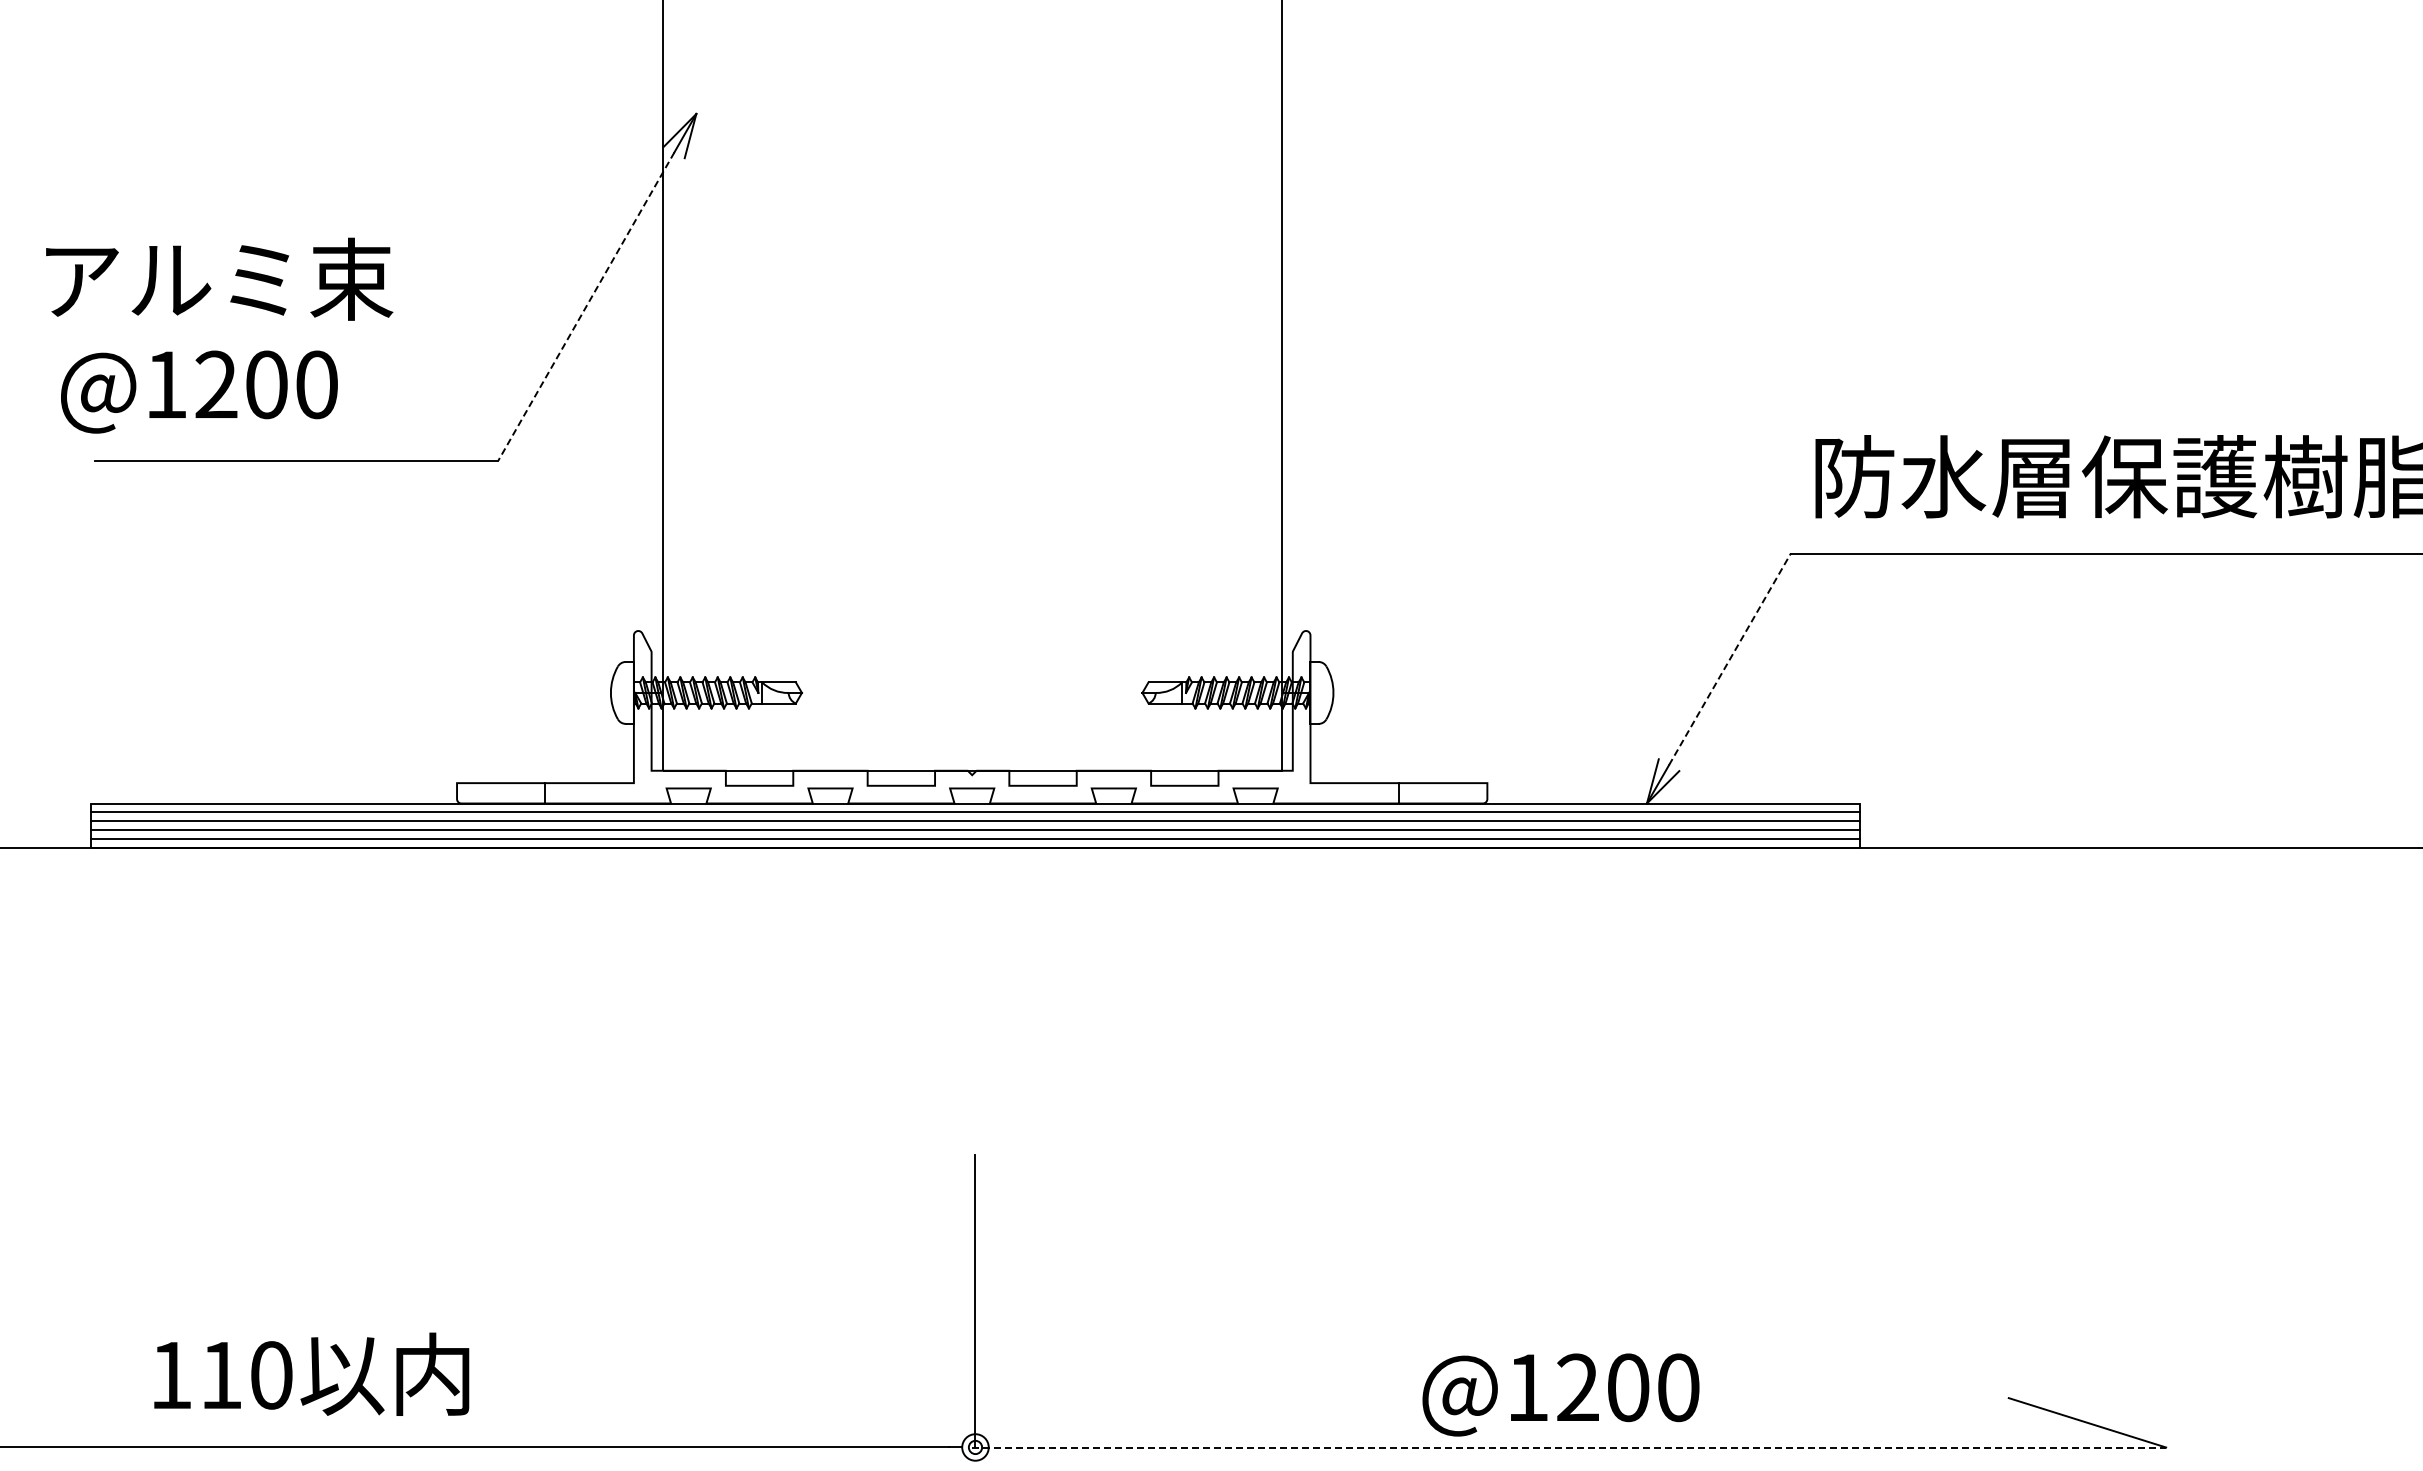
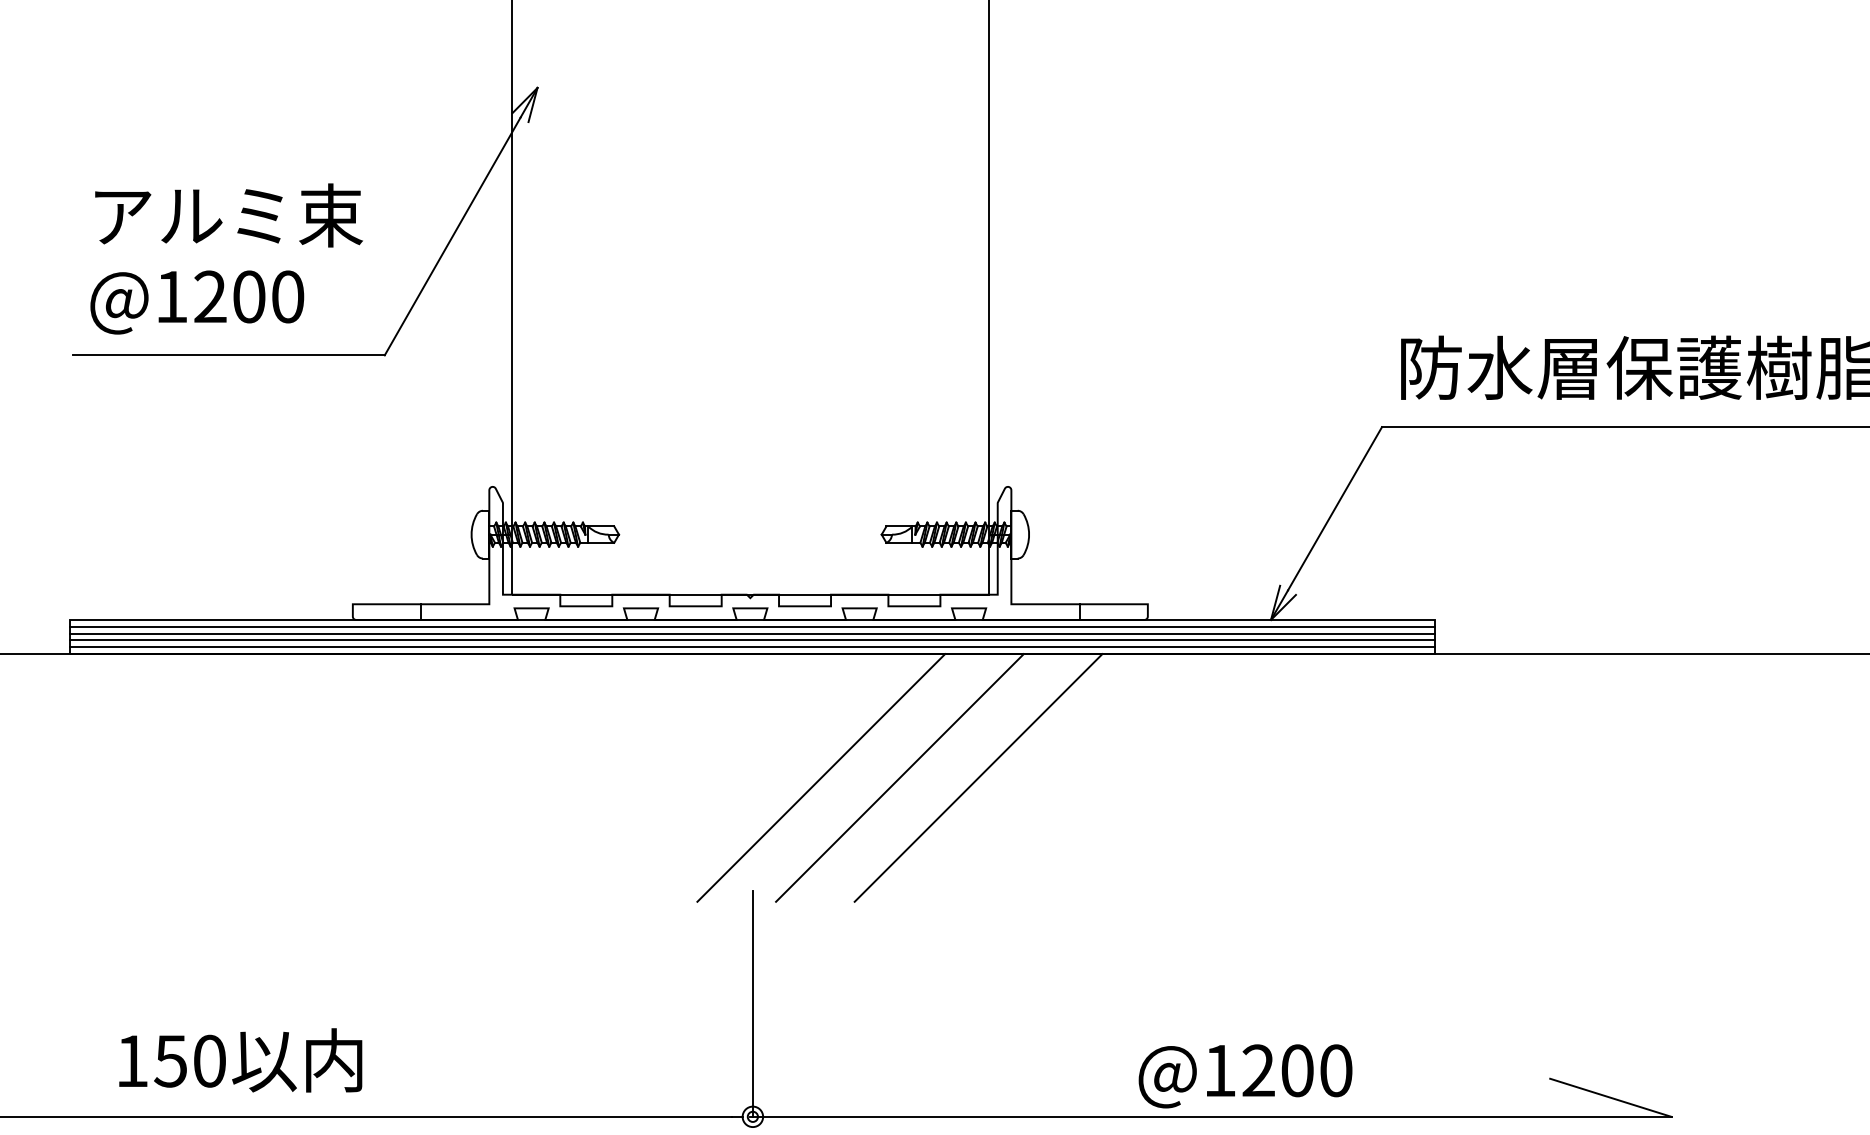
text: (219, 278) -> (228, 214), moved
line: (586, 306) -> (452, 236), dashed -> solid
text: (199, 391) -> (197, 302), moved
line: (1730, 658) -> (1335, 508), dashed -> solid
line: (1063, 1007) -> (820, 777), added
line: (1165, 1007) -> (899, 777), added
line: (1267, 1007) -> (978, 777), added
text: (220, 1375) -> (170, 1061), 110 -> 150
text: (1560, 1394) -> (1245, 1075), moved
line: (1569, 1447) -> (1211, 1116), dashed -> solid

